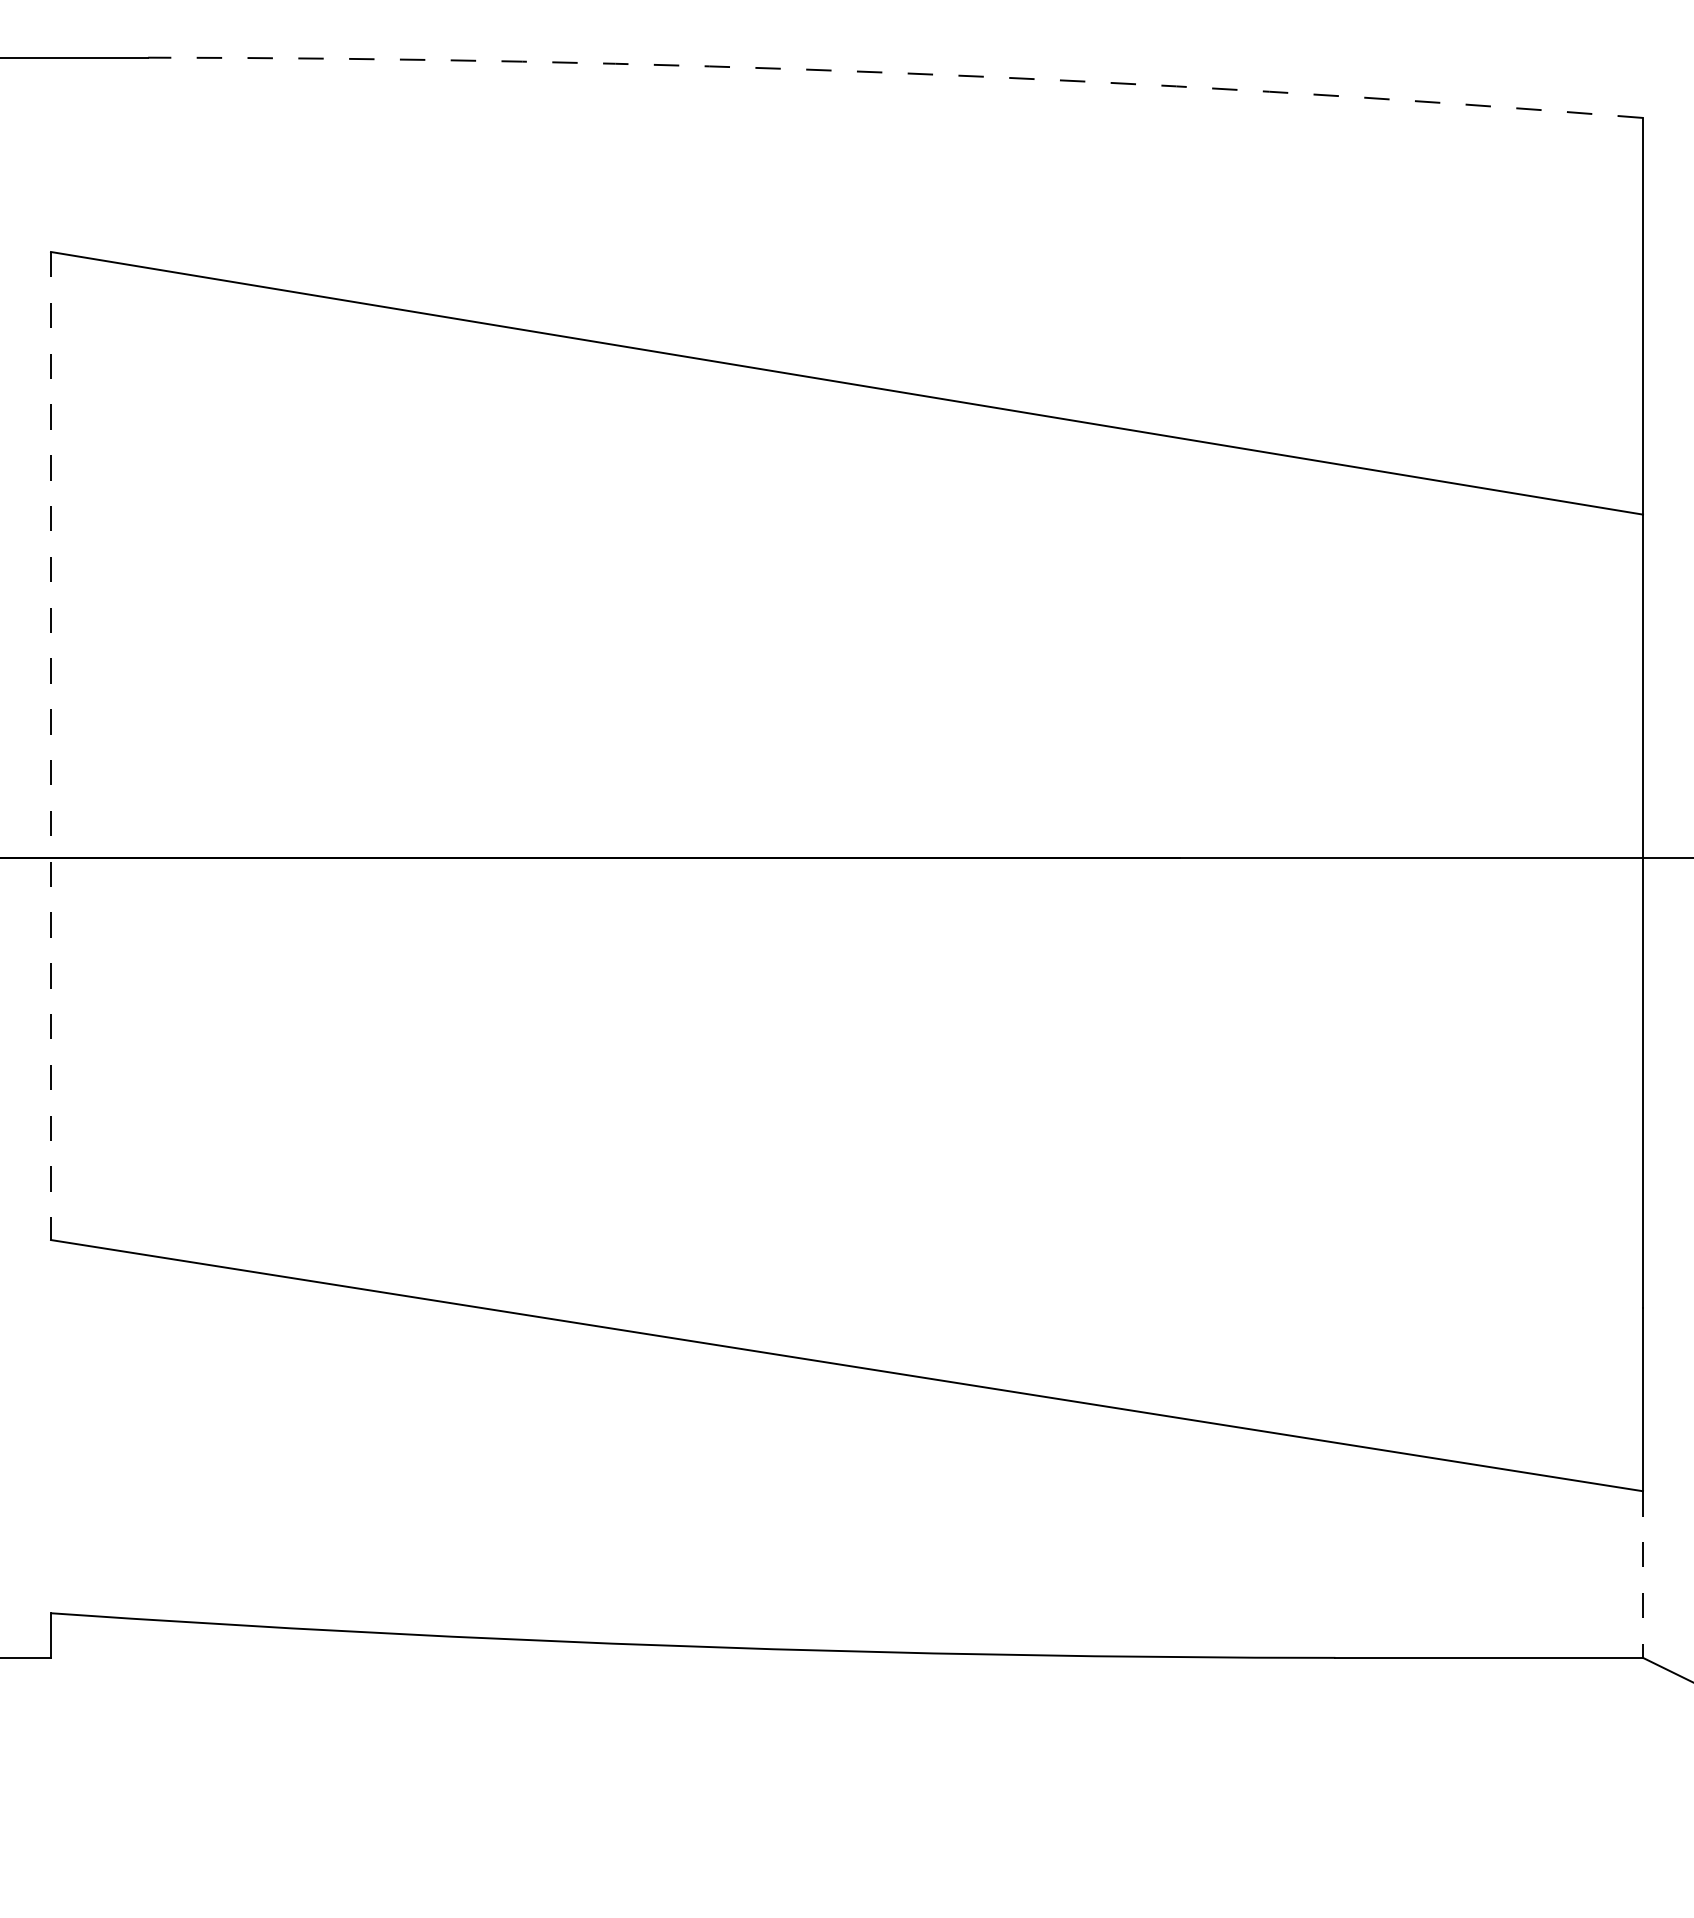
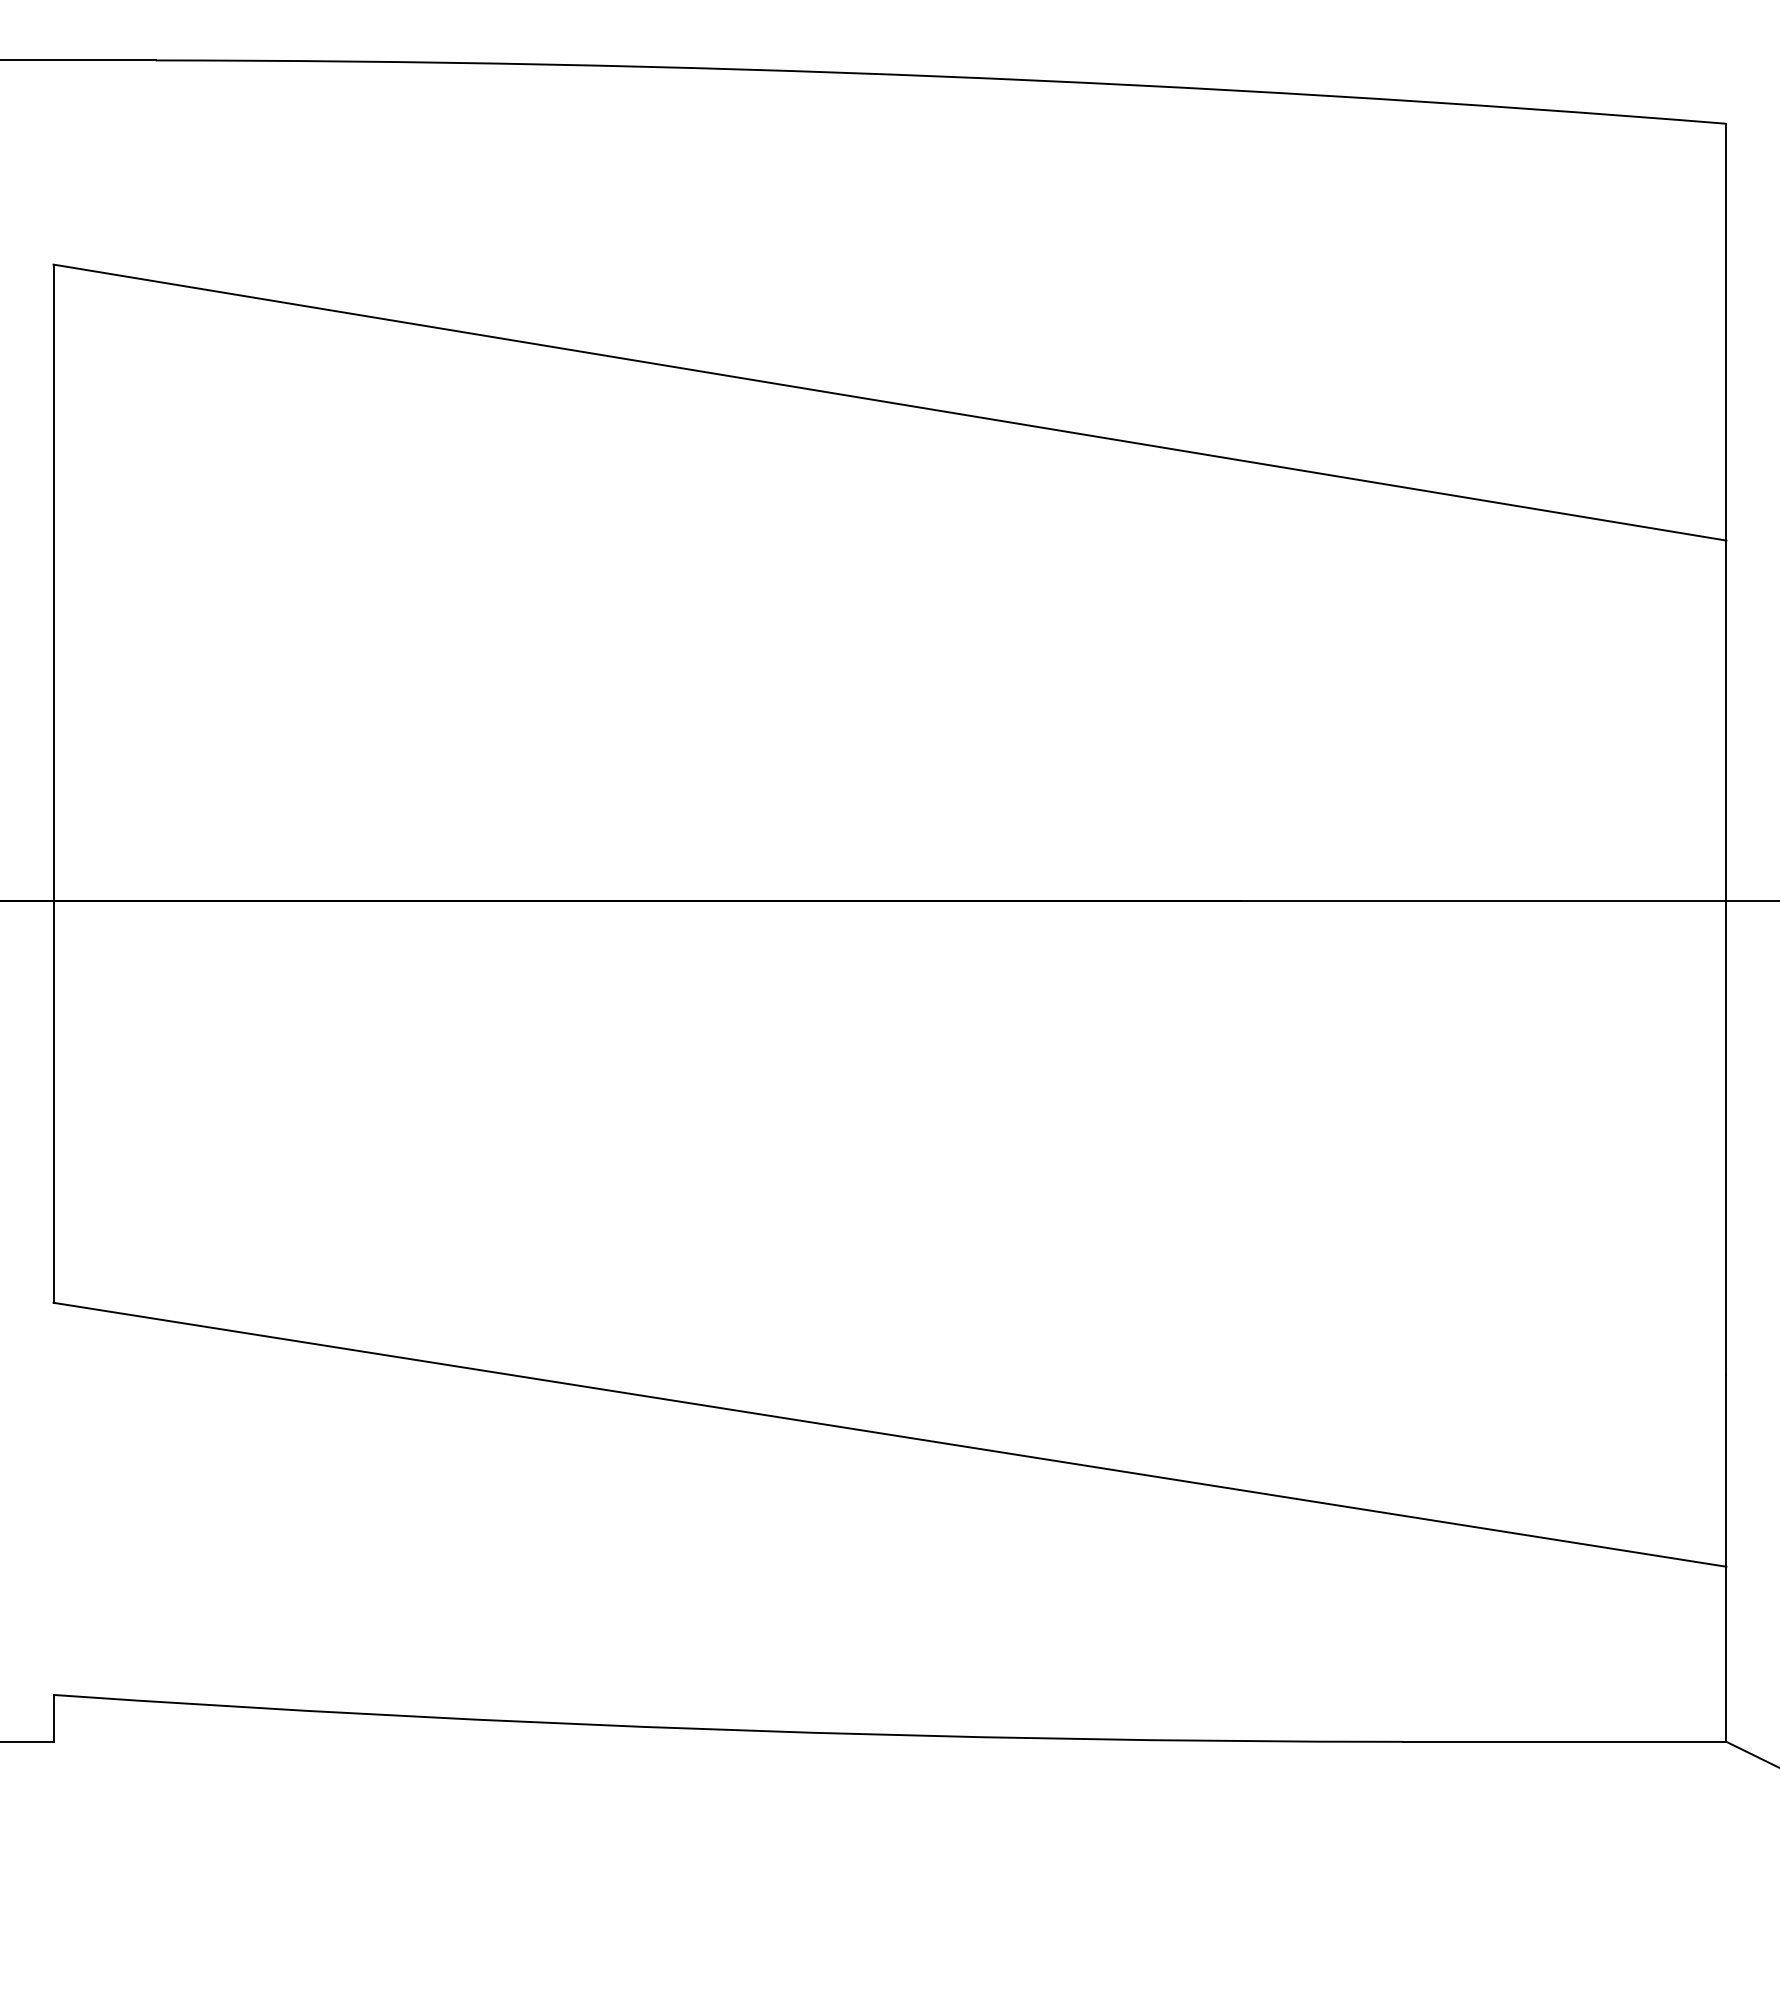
arc: (896, 72) -> (941, 76), dashed -> solid
line: (50, 746) -> (53, 784), dashed -> solid
line: (1643, 1574) -> (1726, 1654), dashed -> solid

